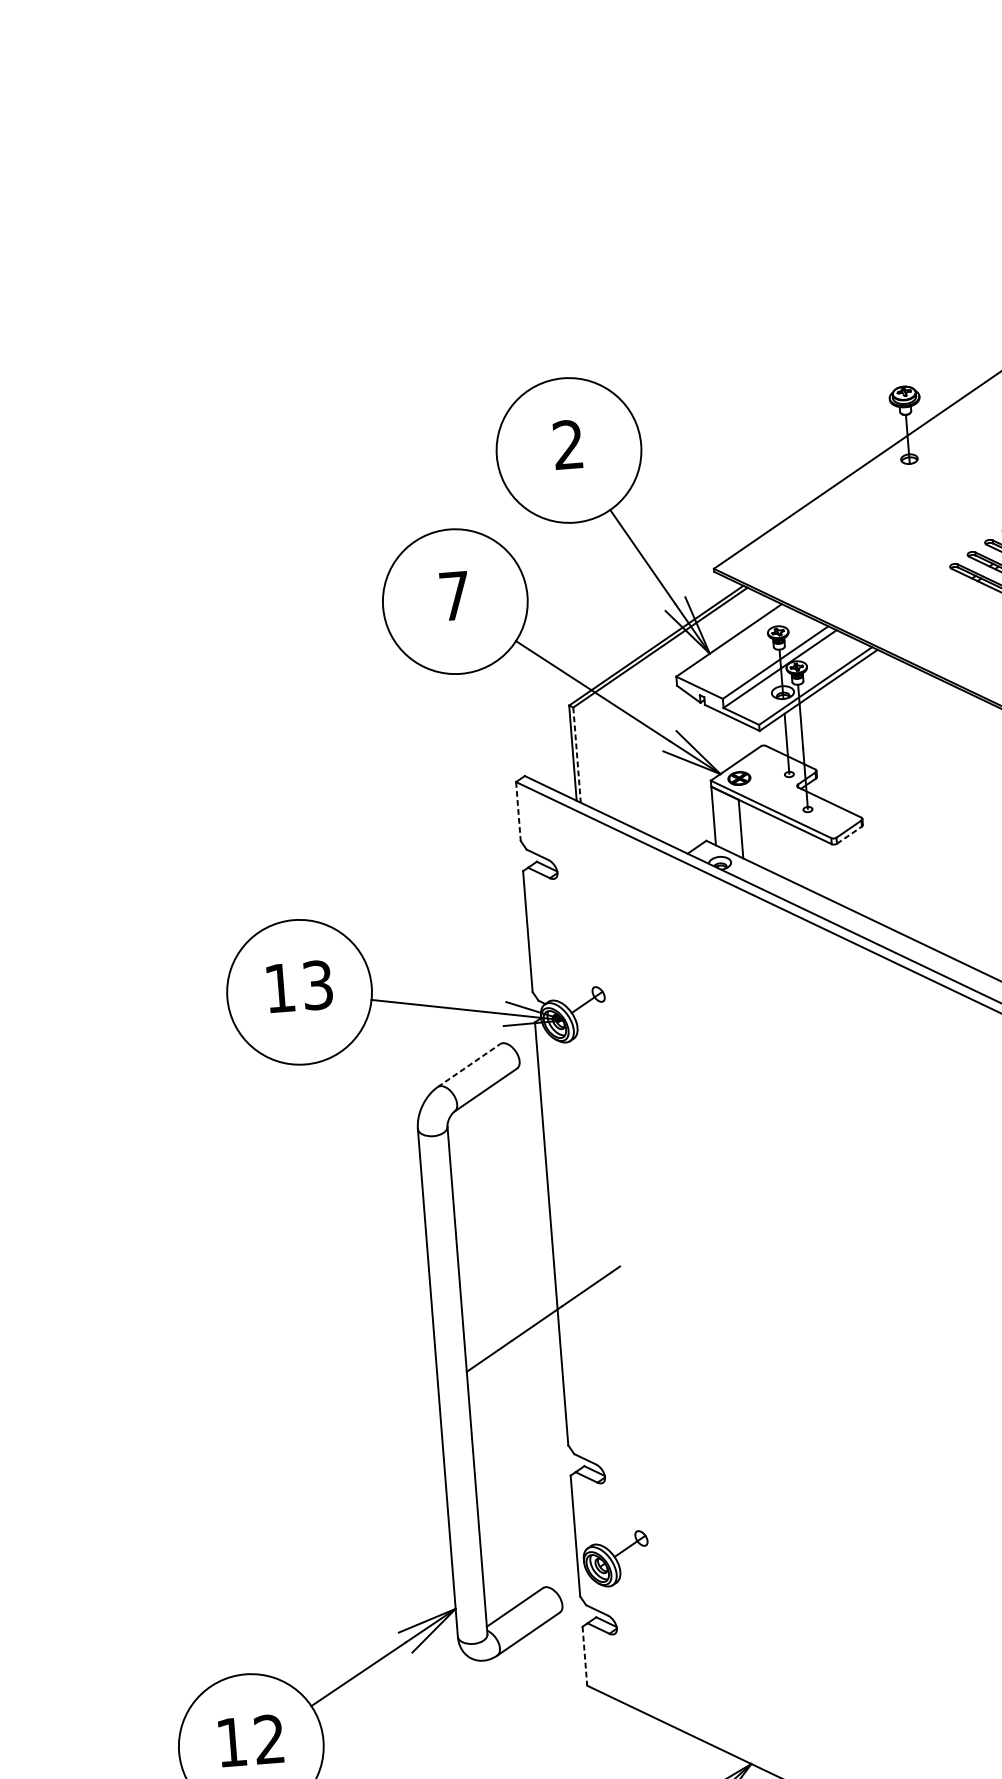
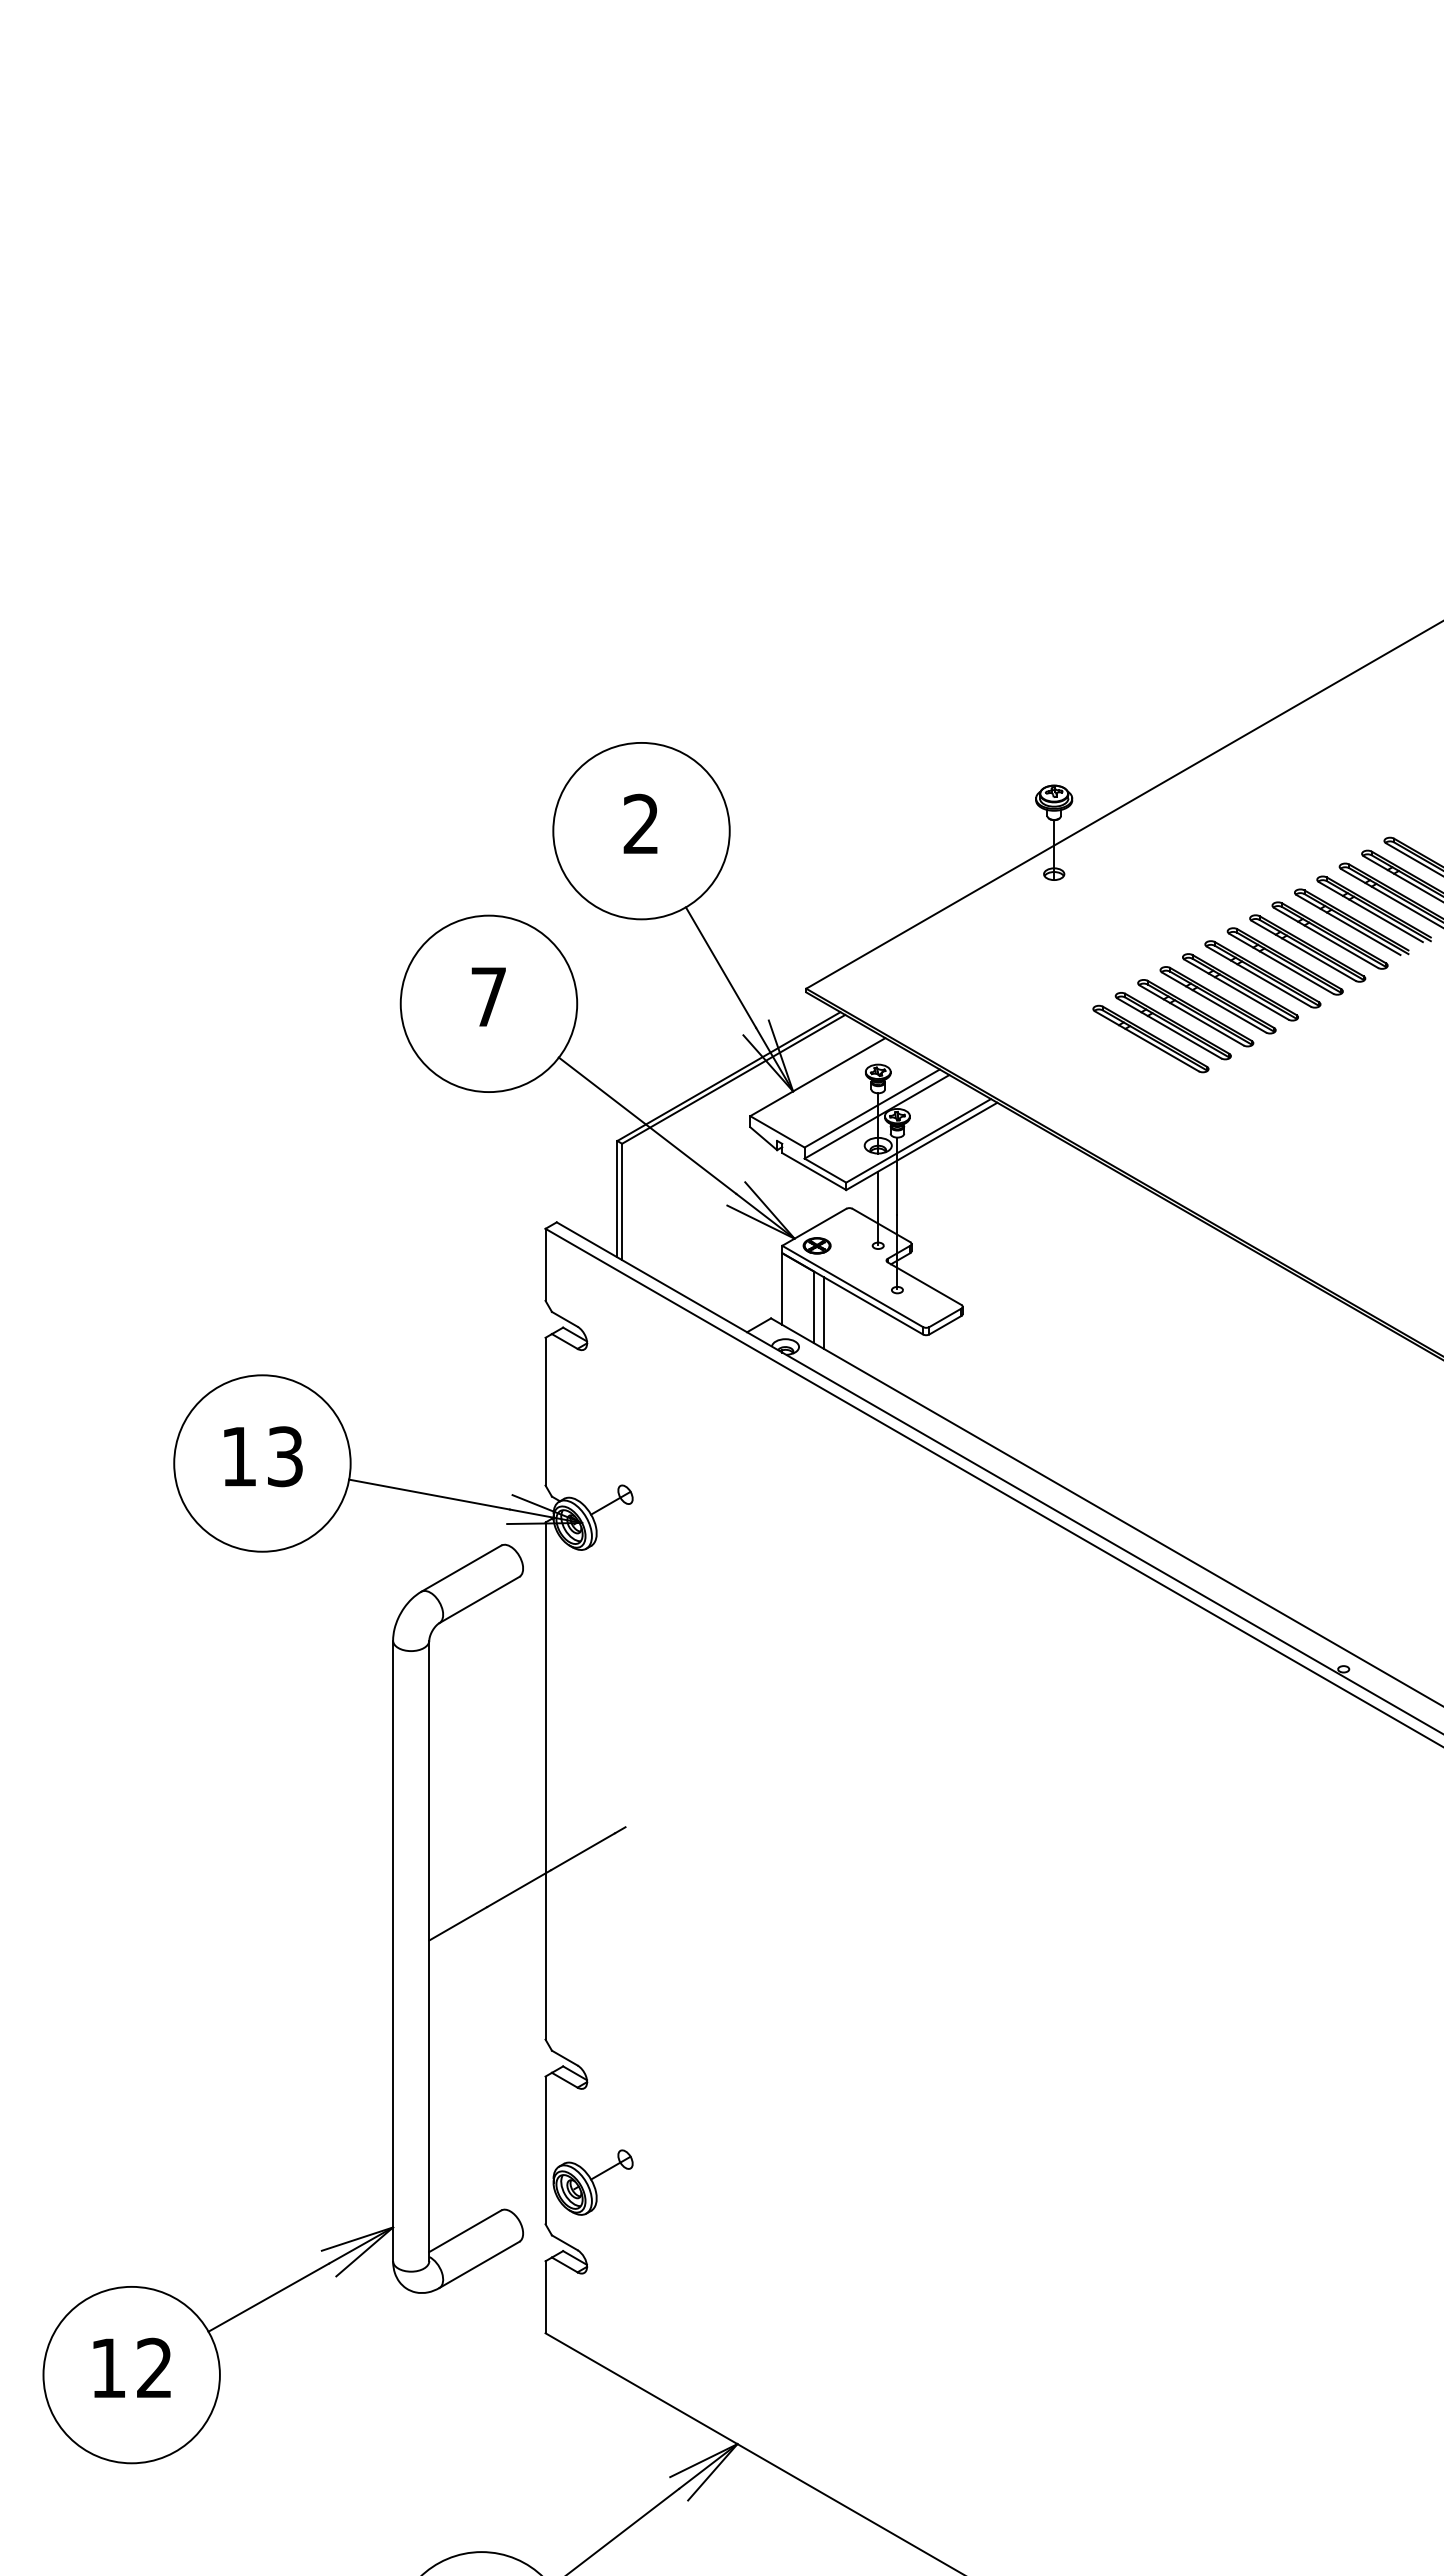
line: (577, 755) -> (622, 1202), dashed -> solid
line: (518, 812) -> (545, 1265), dashed -> solid
line: (748, 832) -> (823, 1312), added
line: (849, 834) -> (945, 1324), dashed -> solid
line: (469, 1065) -> (461, 1568), dashed -> solid
line: (584, 1656) -> (545, 2297), dashed -> solid

